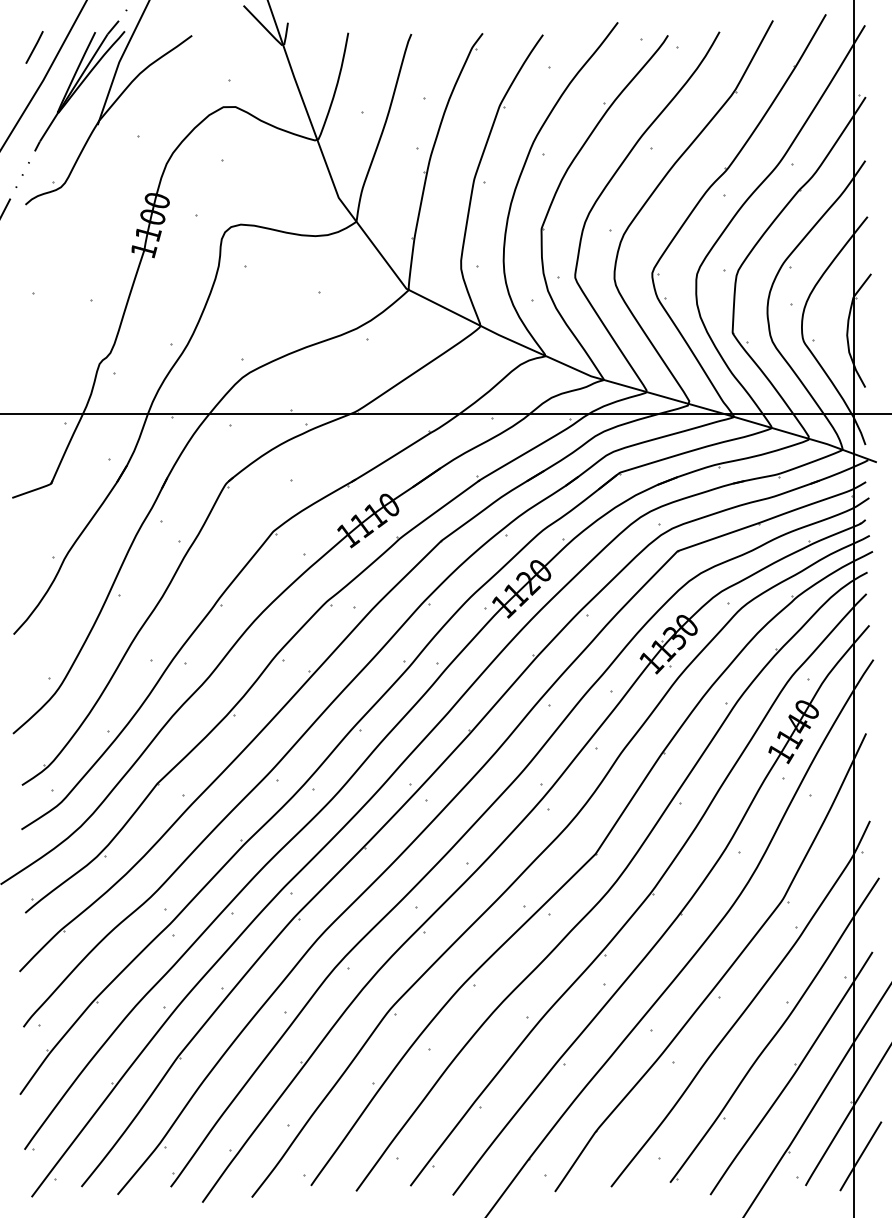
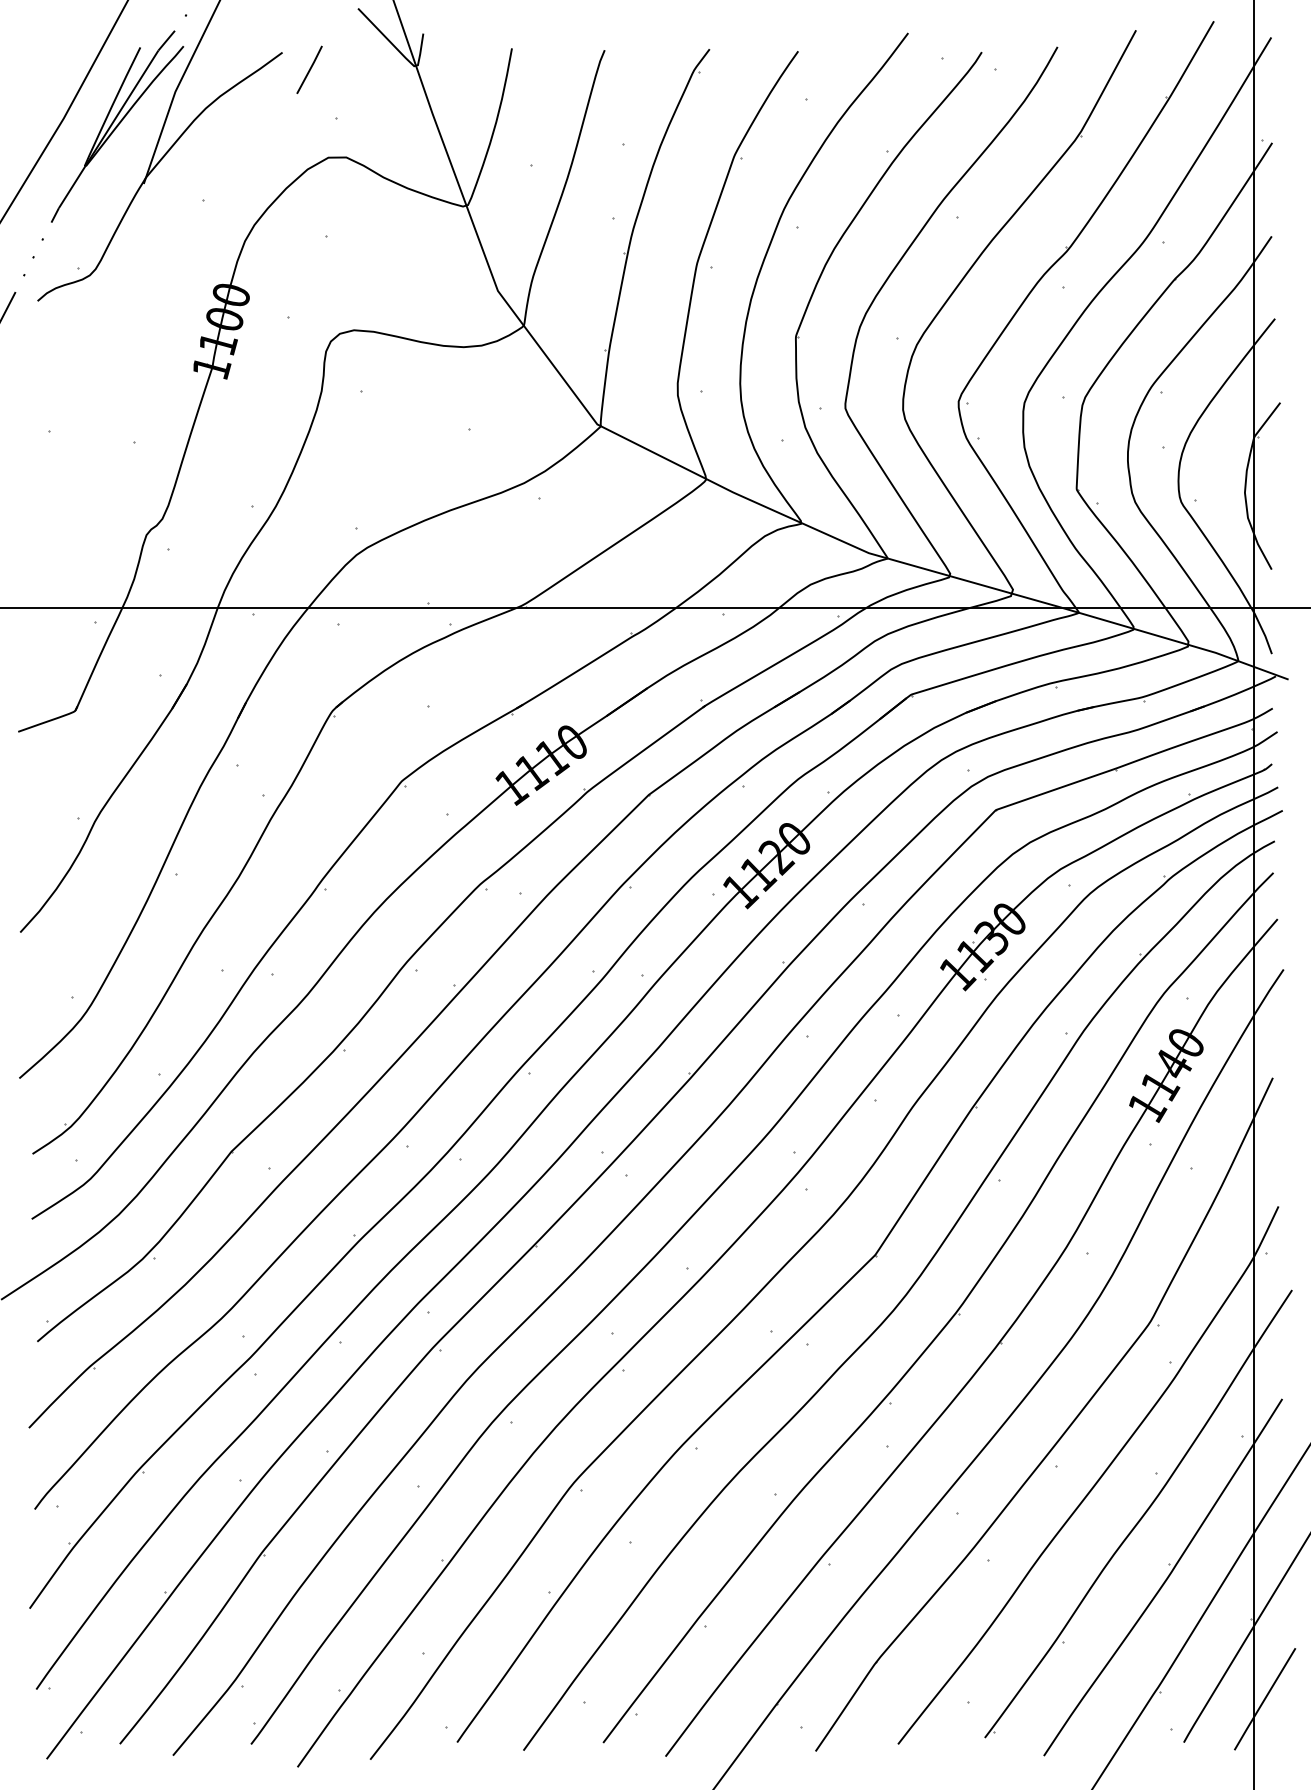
line: (34, 47) -> (309, 69), moved

